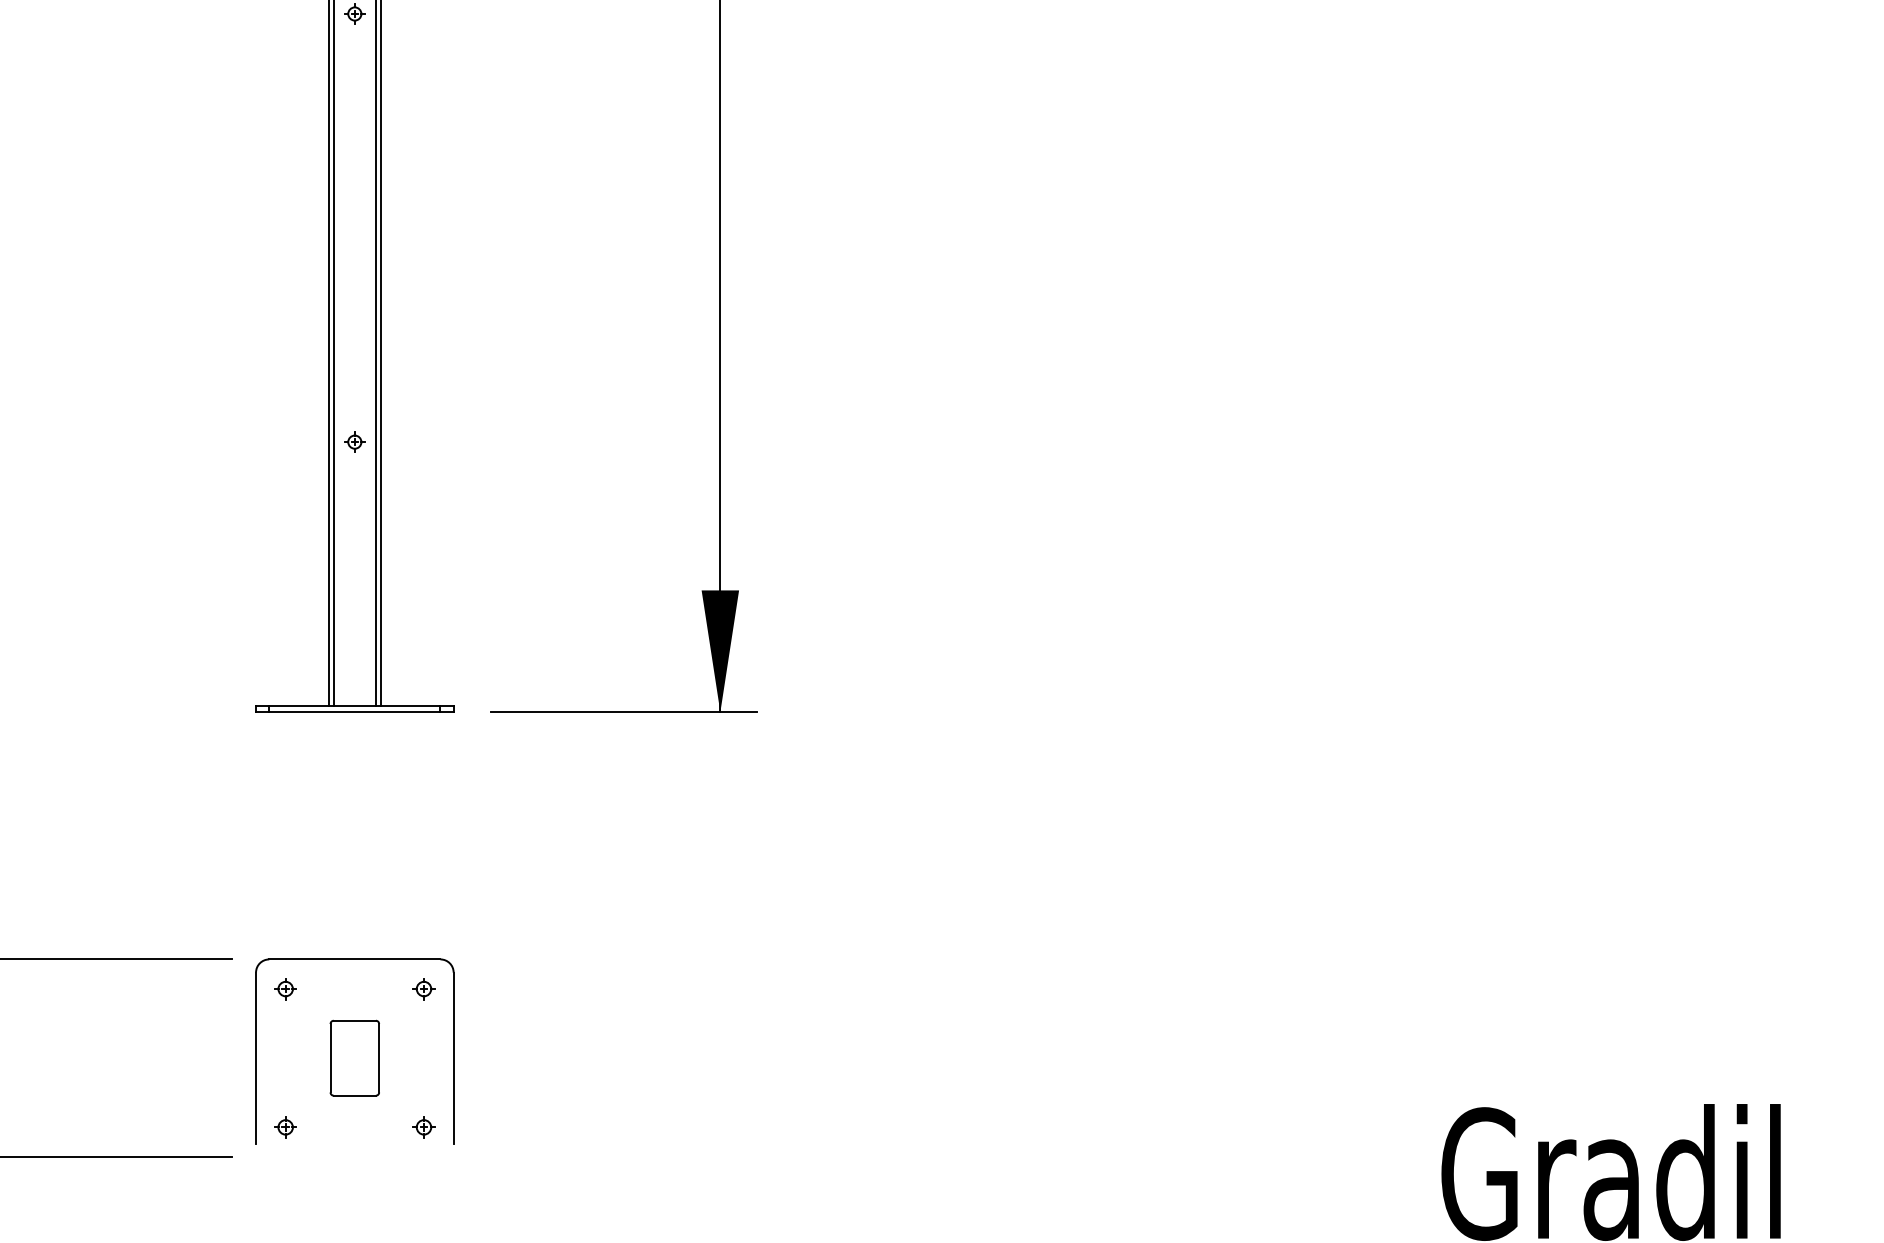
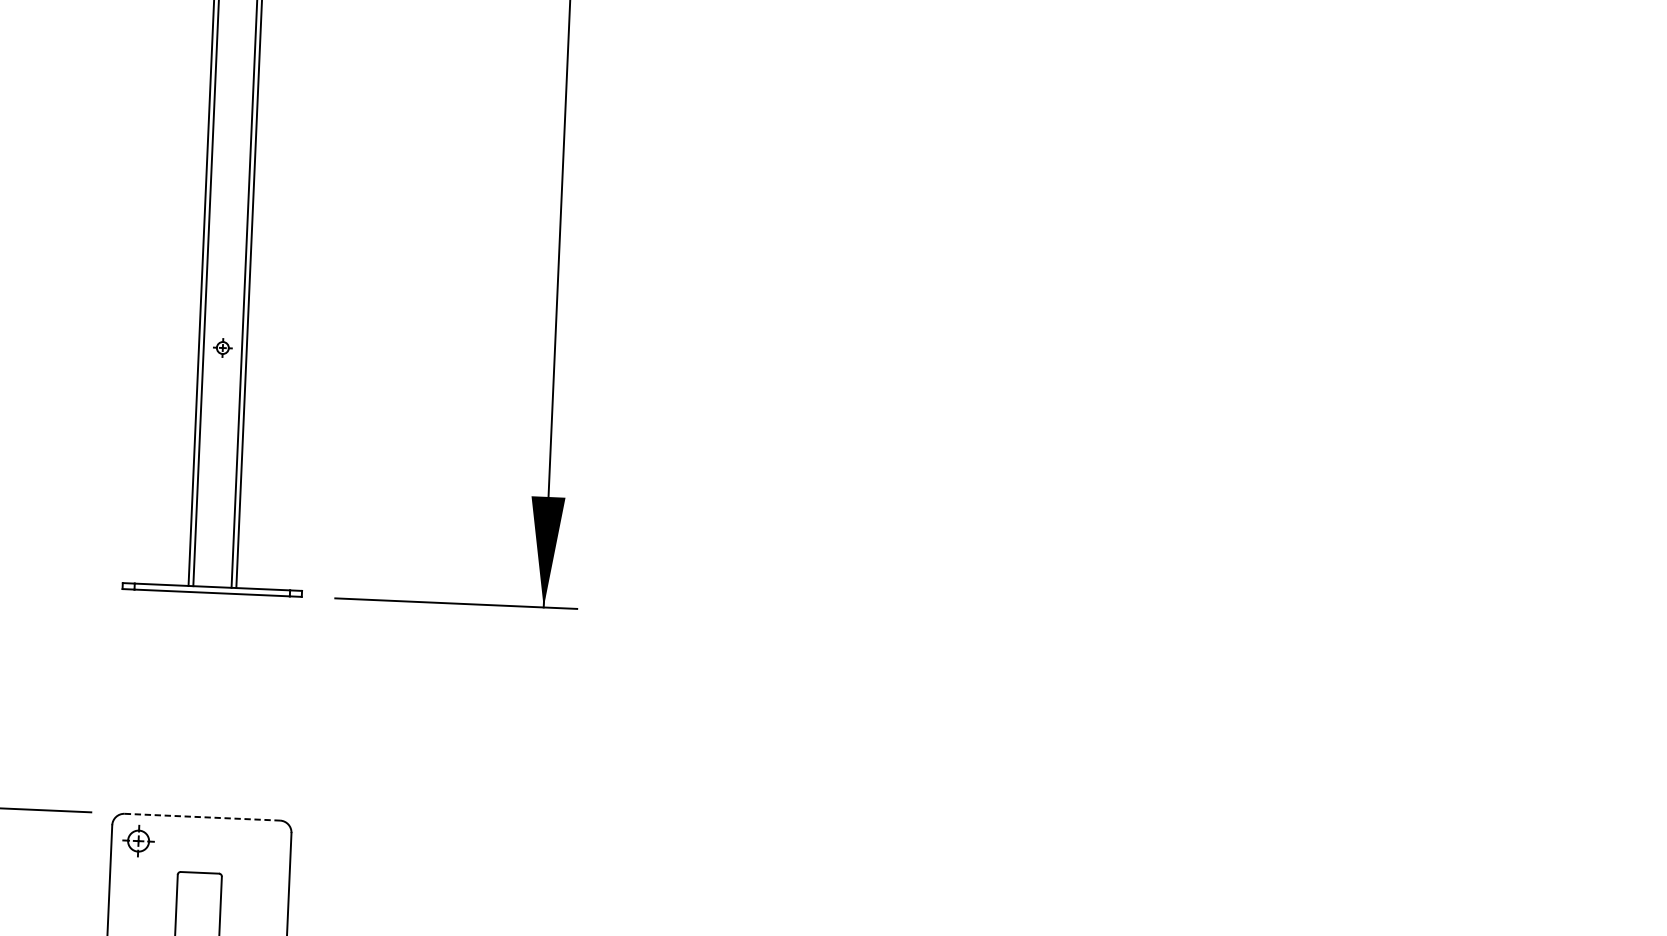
line: (354, 959) -> (202, 817), solid -> dashed
part: (285, 989) -> (138, 841), size x1.6
part: (423, 989) -> (263, 847), removed

